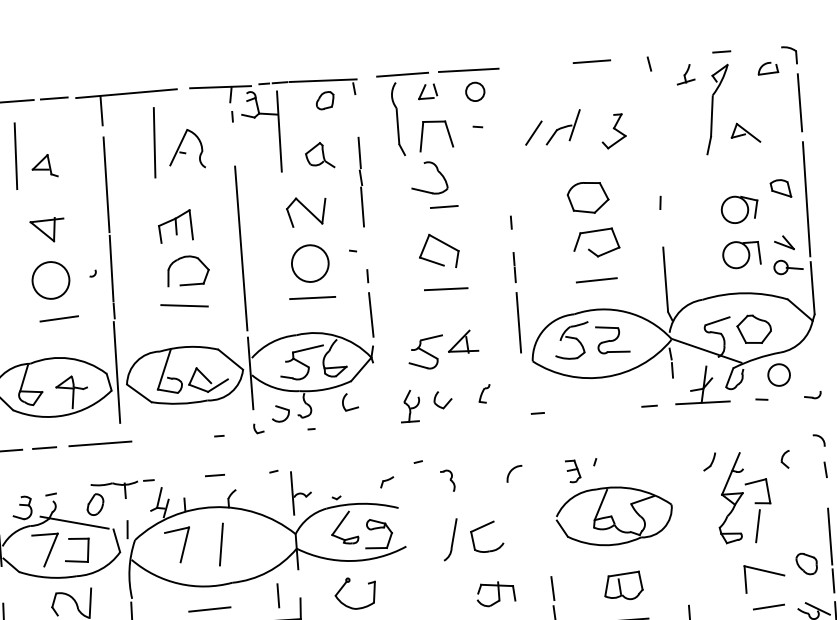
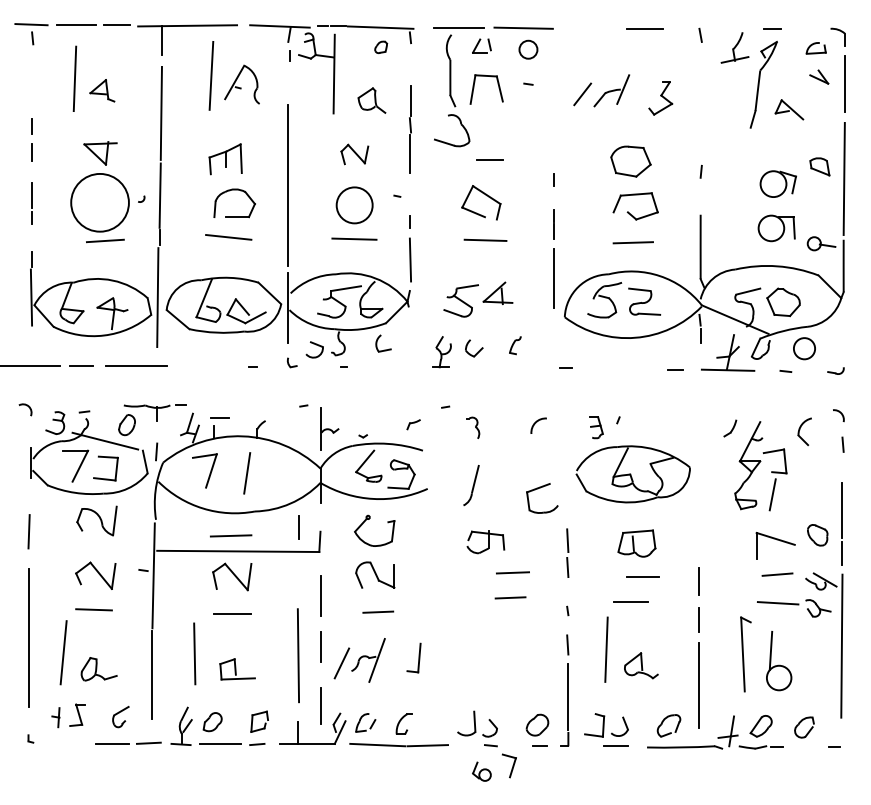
part: (685, 74) -> (735, 48), size x1.6
part: (324, 100) -> (380, 47), size x0.7
part: (437, 171) -> (460, 124), moved
part: (306, 211) -> (354, 154), size x0.7
part: (784, 242) -> (819, 76), moved
circle: (51, 280) -> (100, 202), size x1.6
part: (785, 459) -> (804, 431), size x1.6
line: (214, 474) -> (219, 417), moved
part: (482, 528) -> (538, 489), moved
part: (495, 594) -> (485, 542), moved

